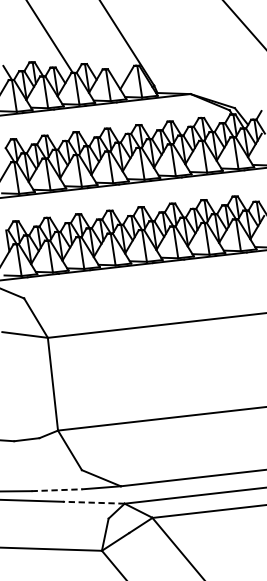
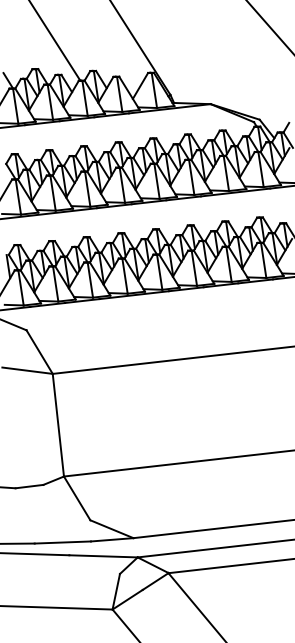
line: (57, 490) -> (63, 542), dashed -> solid
line: (93, 502) -> (103, 556), dashed -> solid

